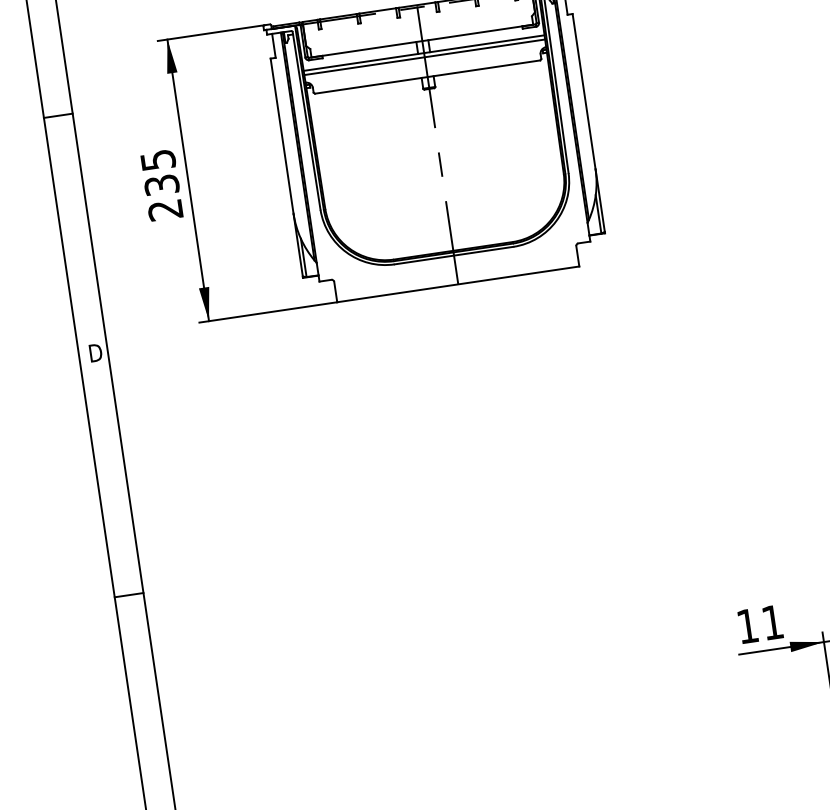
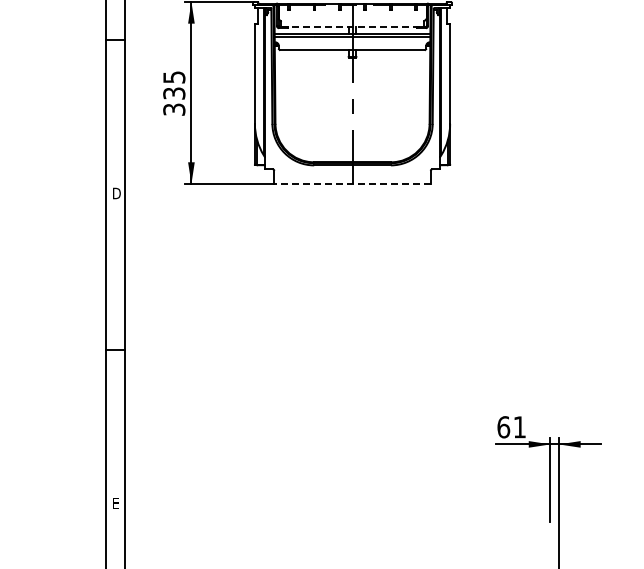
line: (422, 40) -> (352, 26), solid -> dashed
text: (165, 209) -> (174, 109), 235 -> 335
line: (458, 283) -> (352, 183), solid -> dashed
text: (747, 626) -> (503, 427), 11 -> 61

